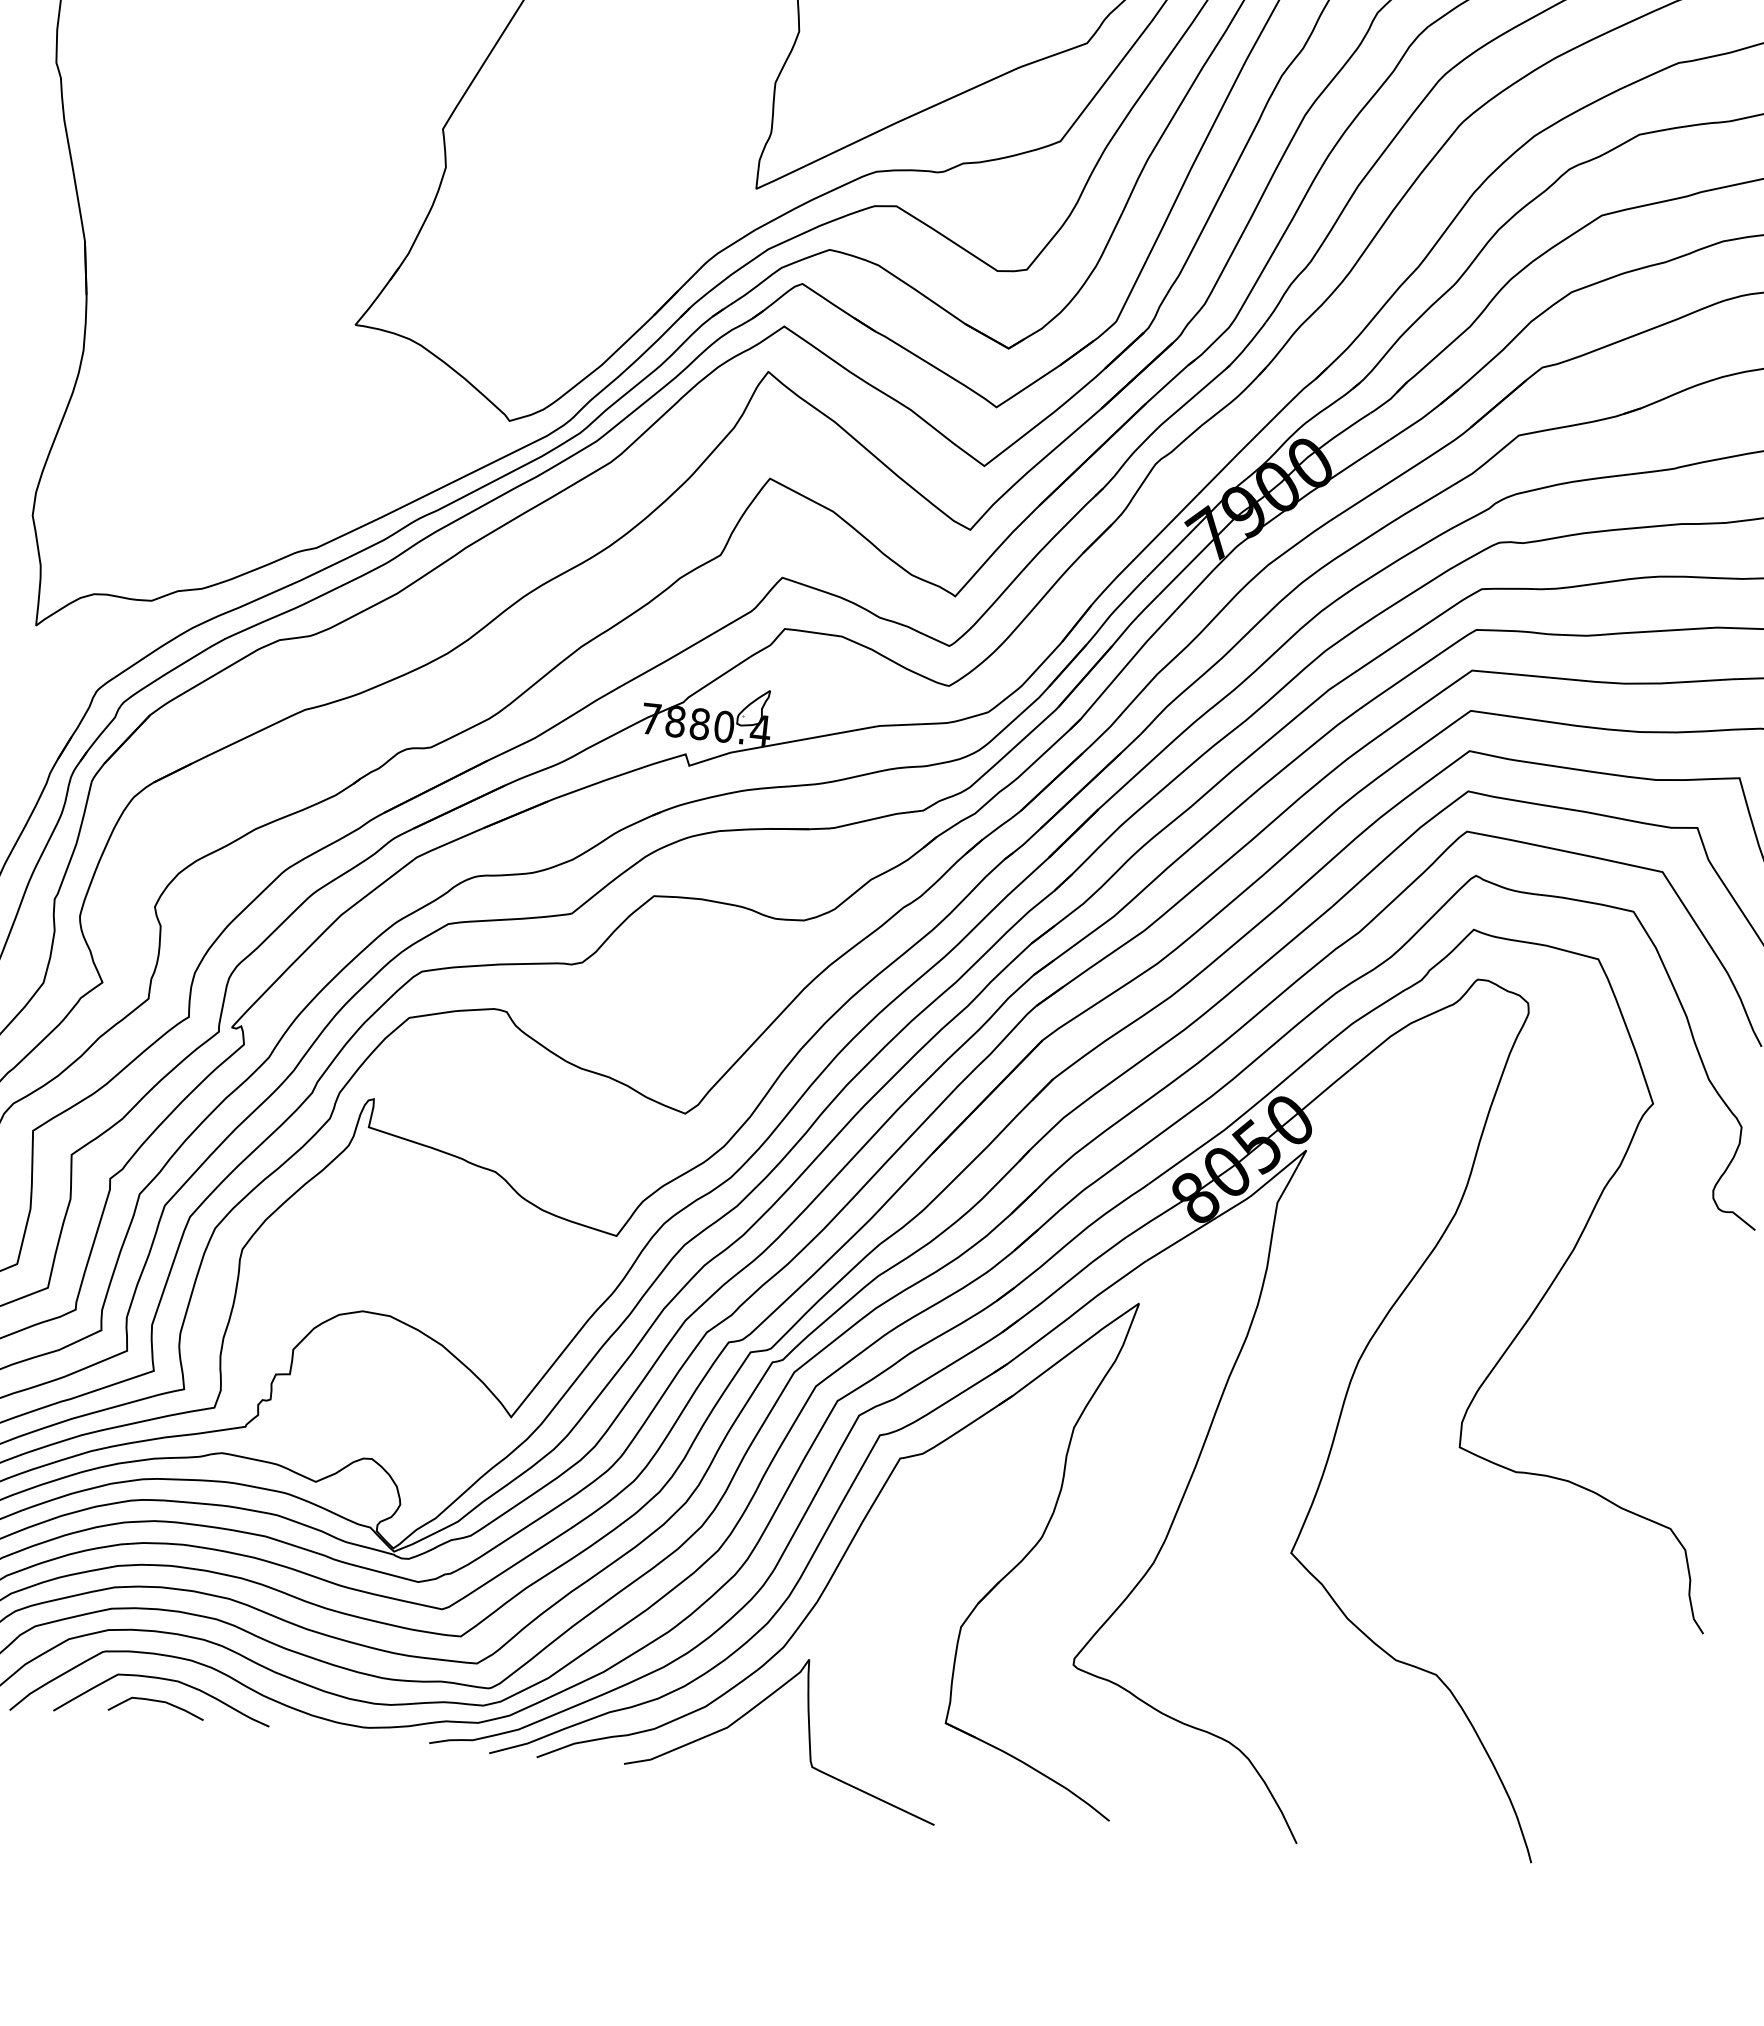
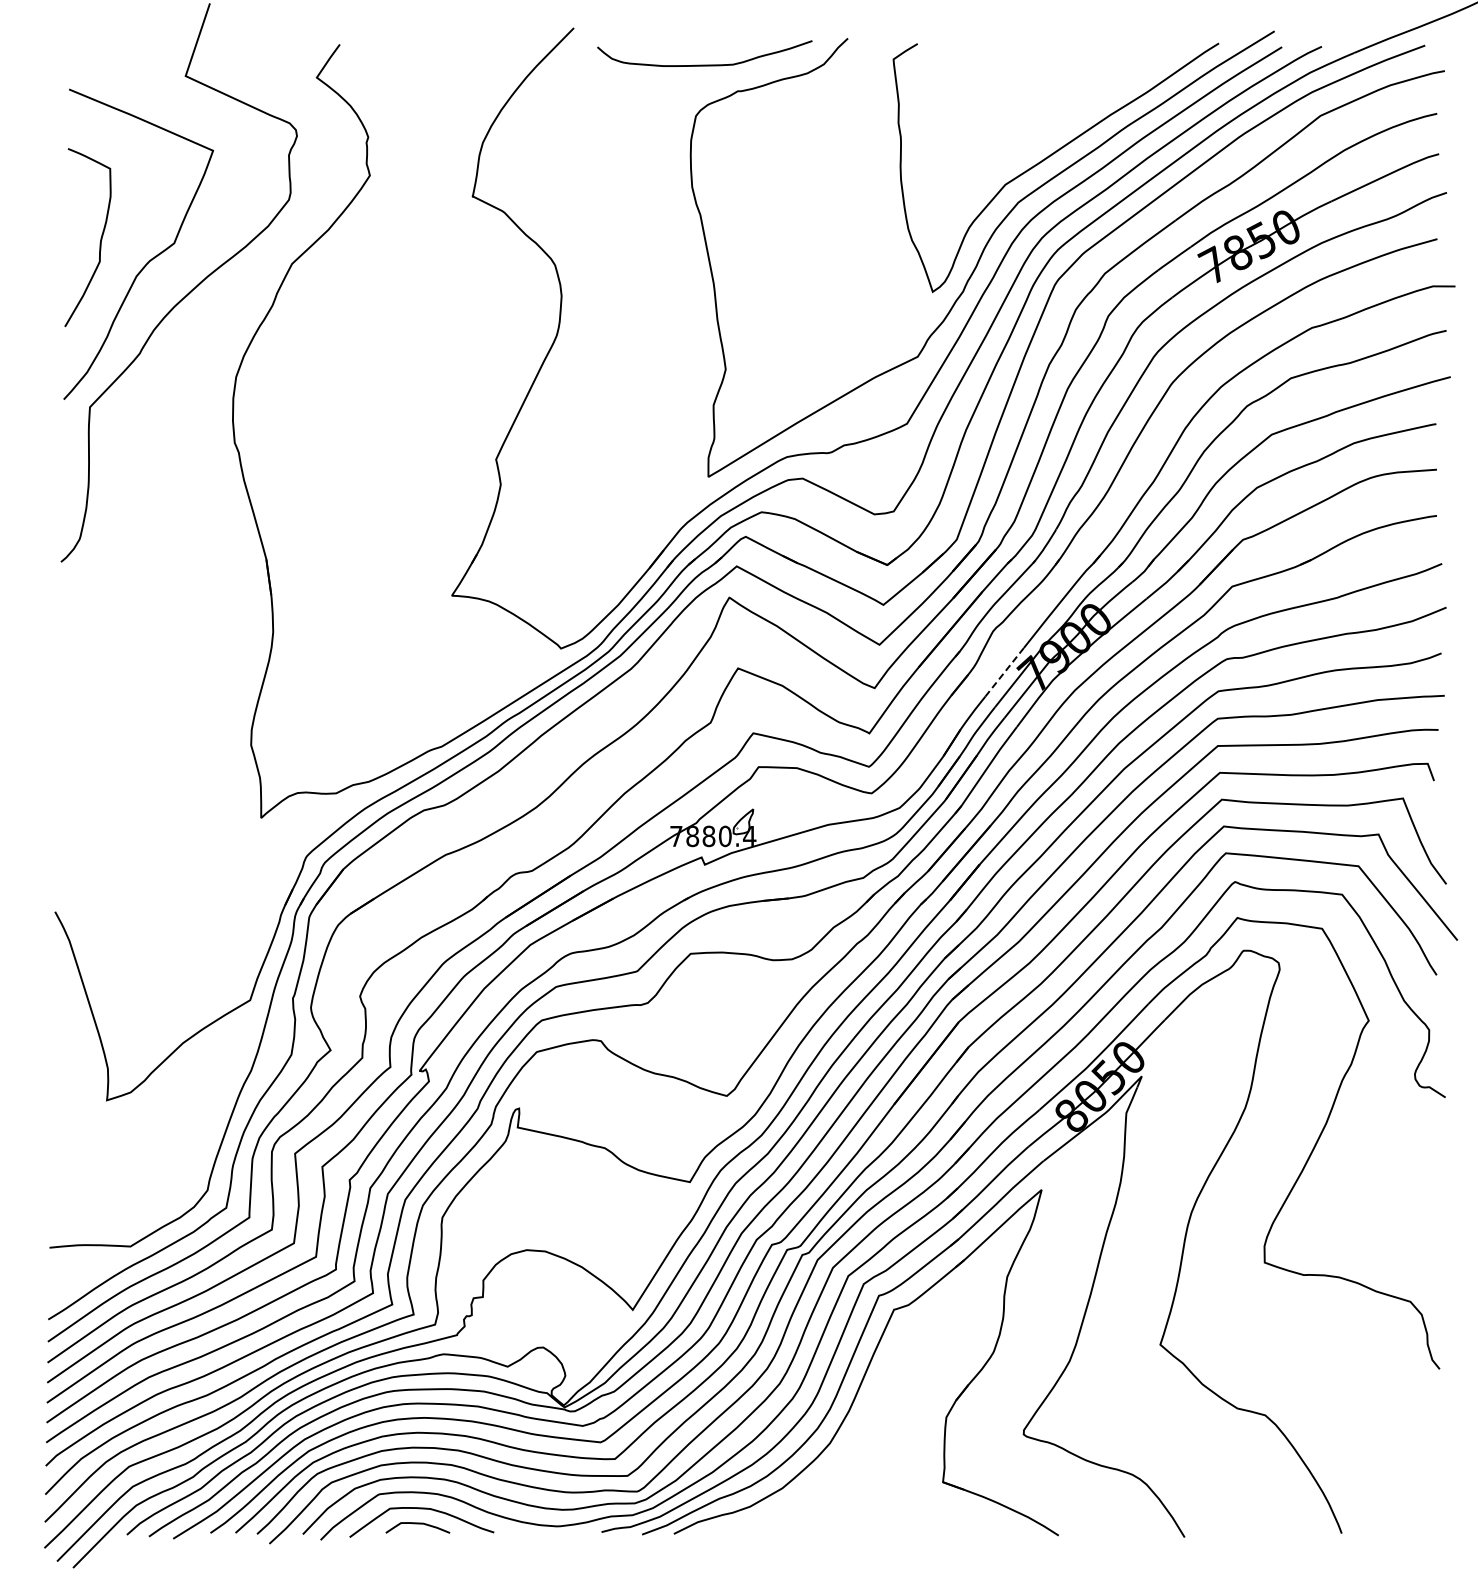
line: (1166, 525) -> (1004, 671), solid -> dashed
curve: (807, 1728) -> (851, 1495), removed

